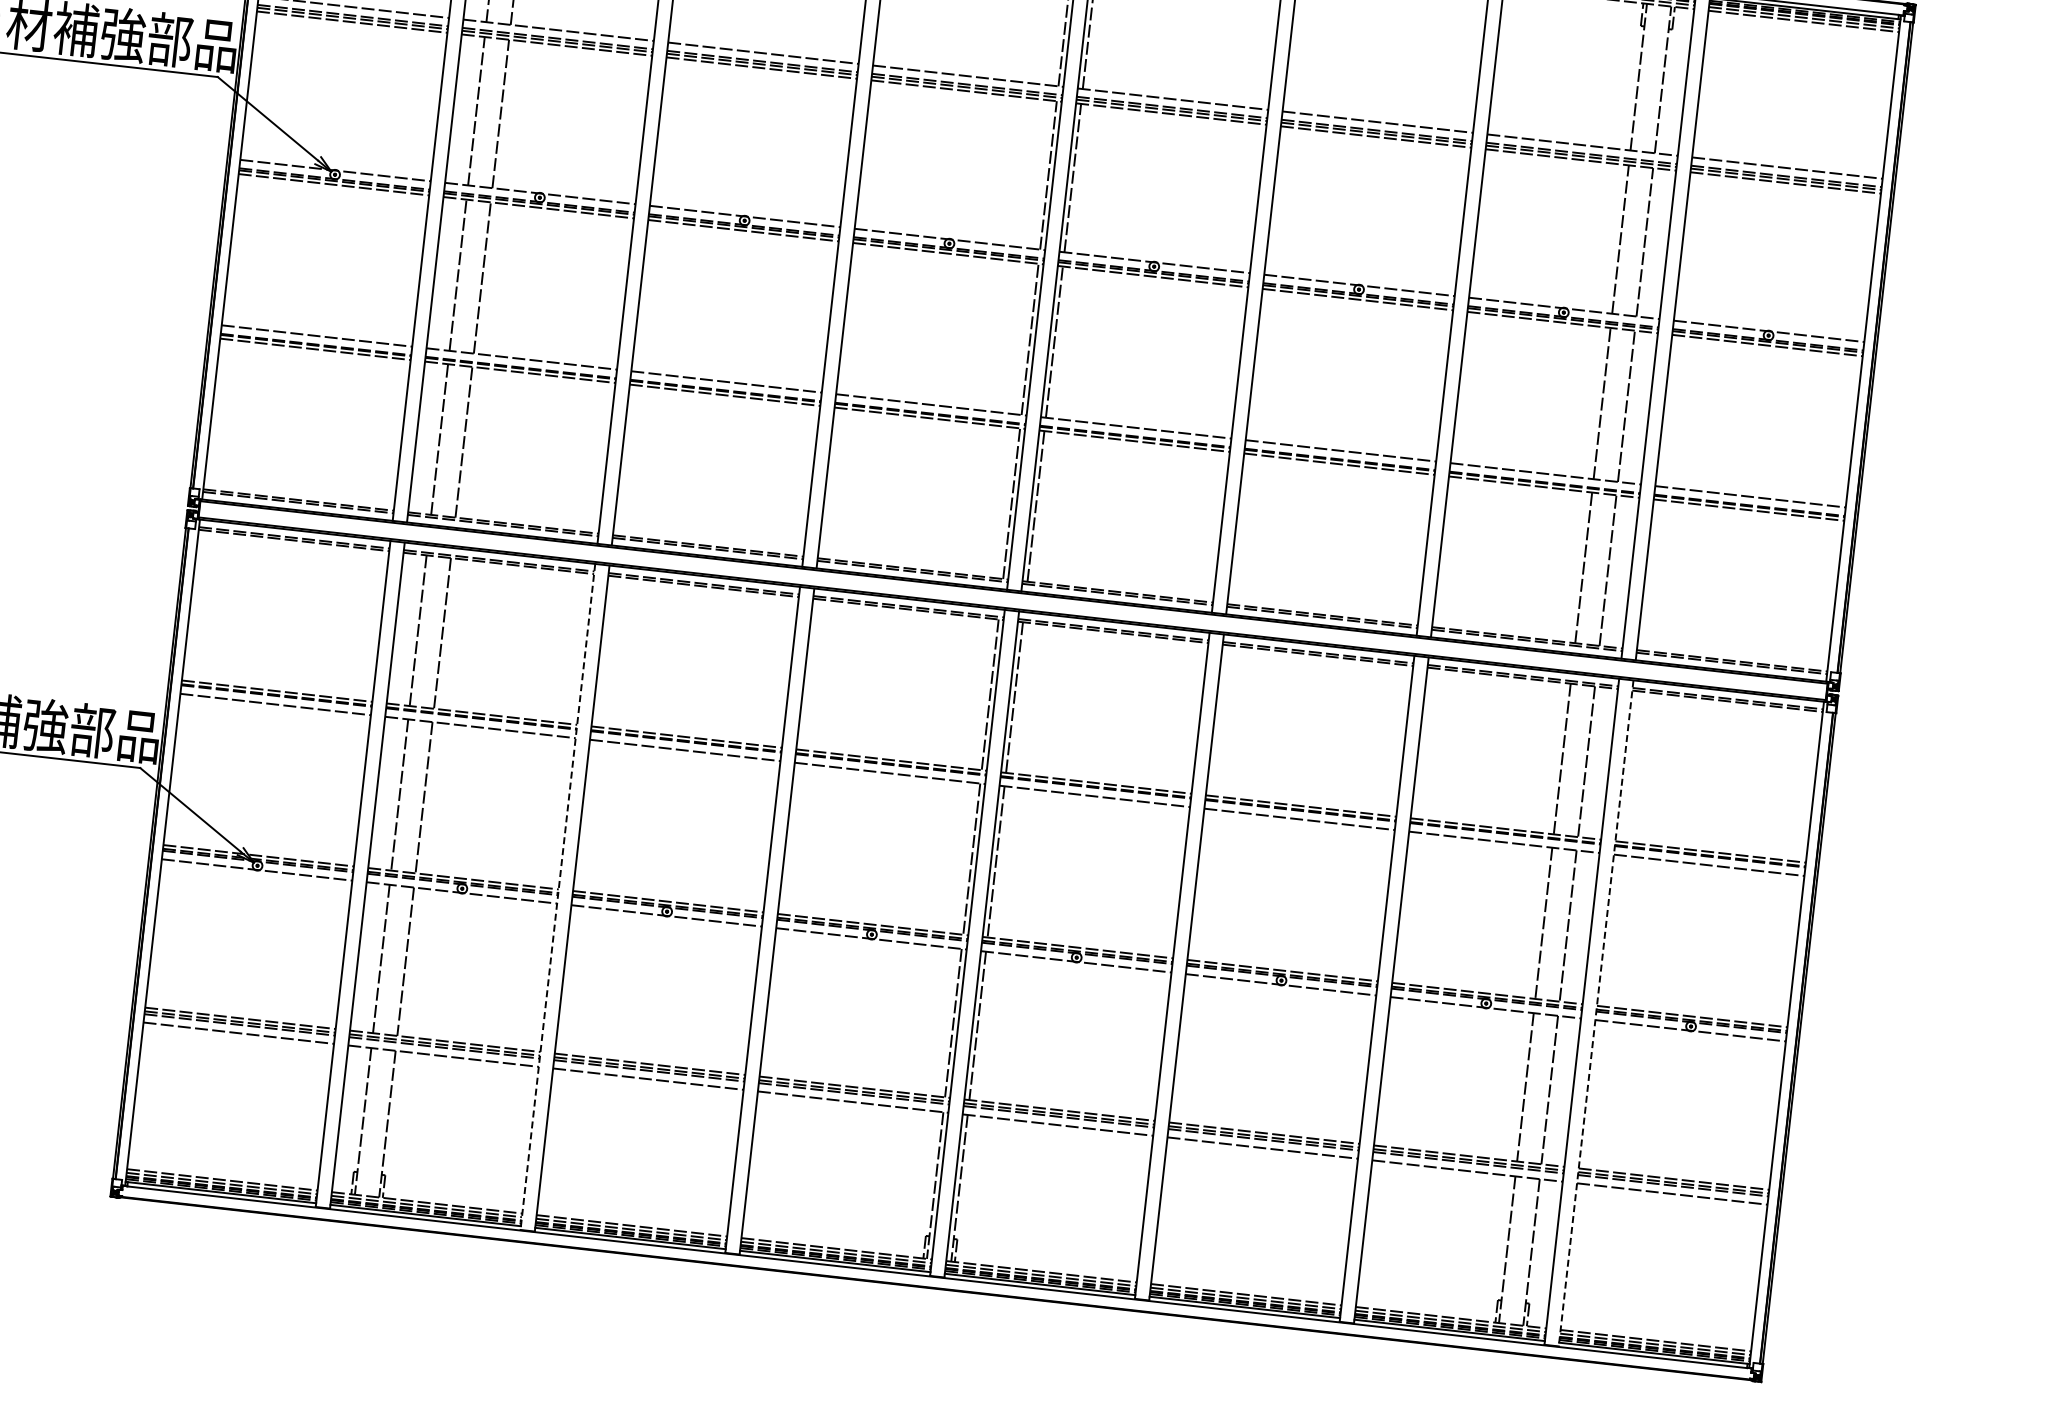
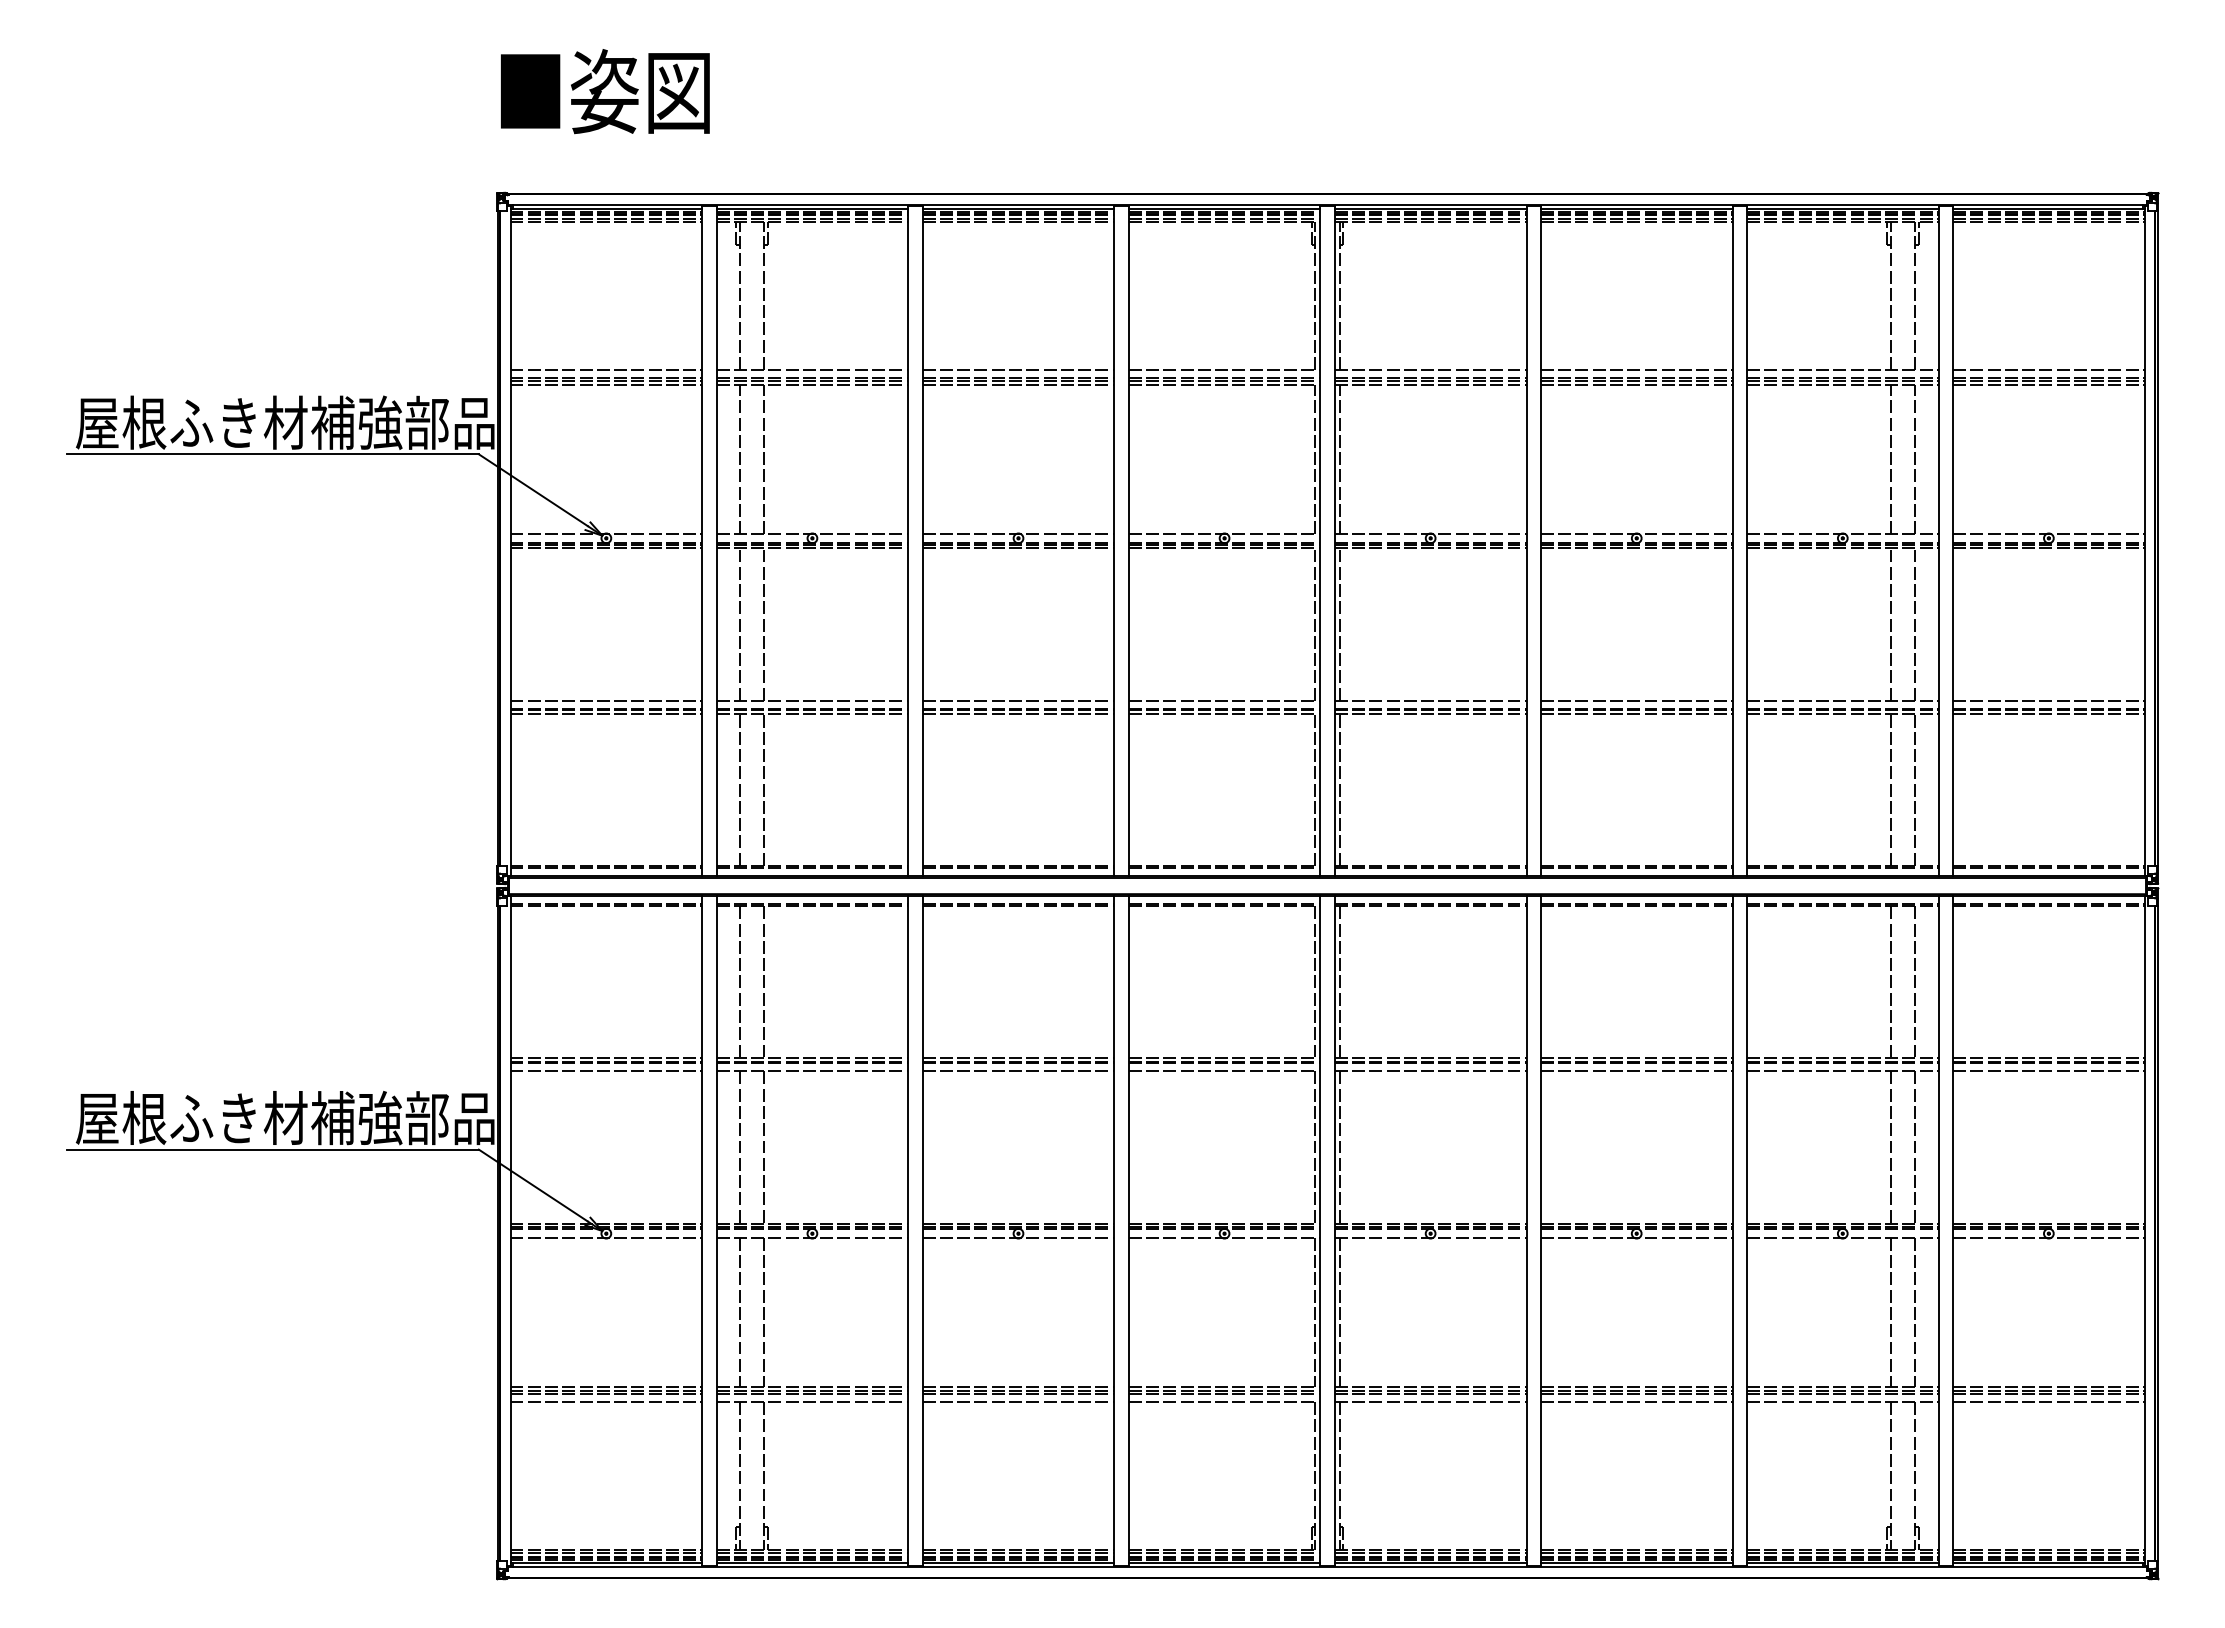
line: (558, 897) -> (908, 1231), dashed -> solid
line: (1596, 1013) -> (1953, 1231), dashed -> solid

